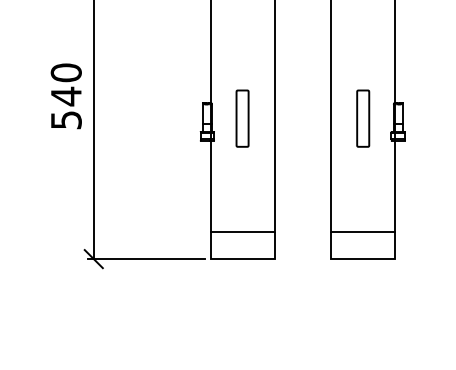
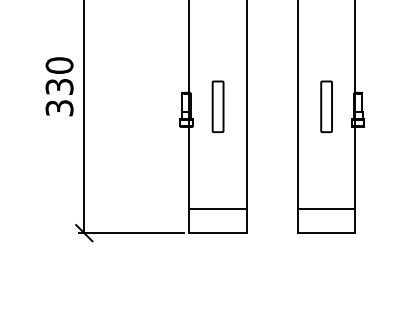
text: (66, 107) -> (59, 96), 540 -> 330

